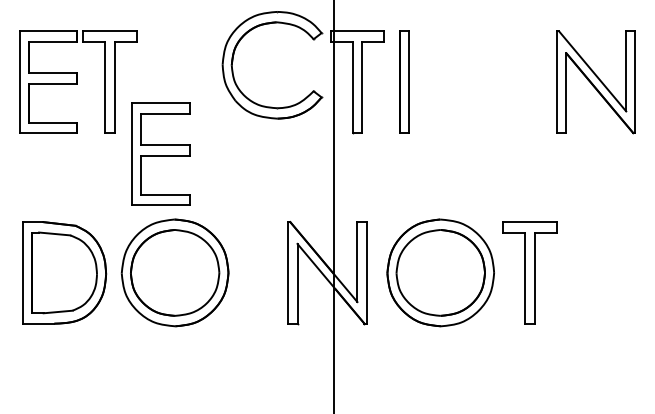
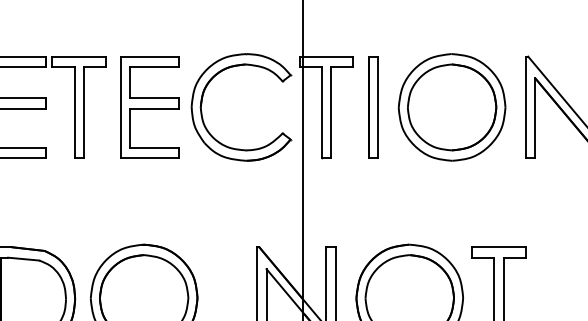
part: (233, 61) -> (202, 103), moved
part: (482, 82) -> (451, 107), added
part: (160, 153) -> (149, 106), moved

